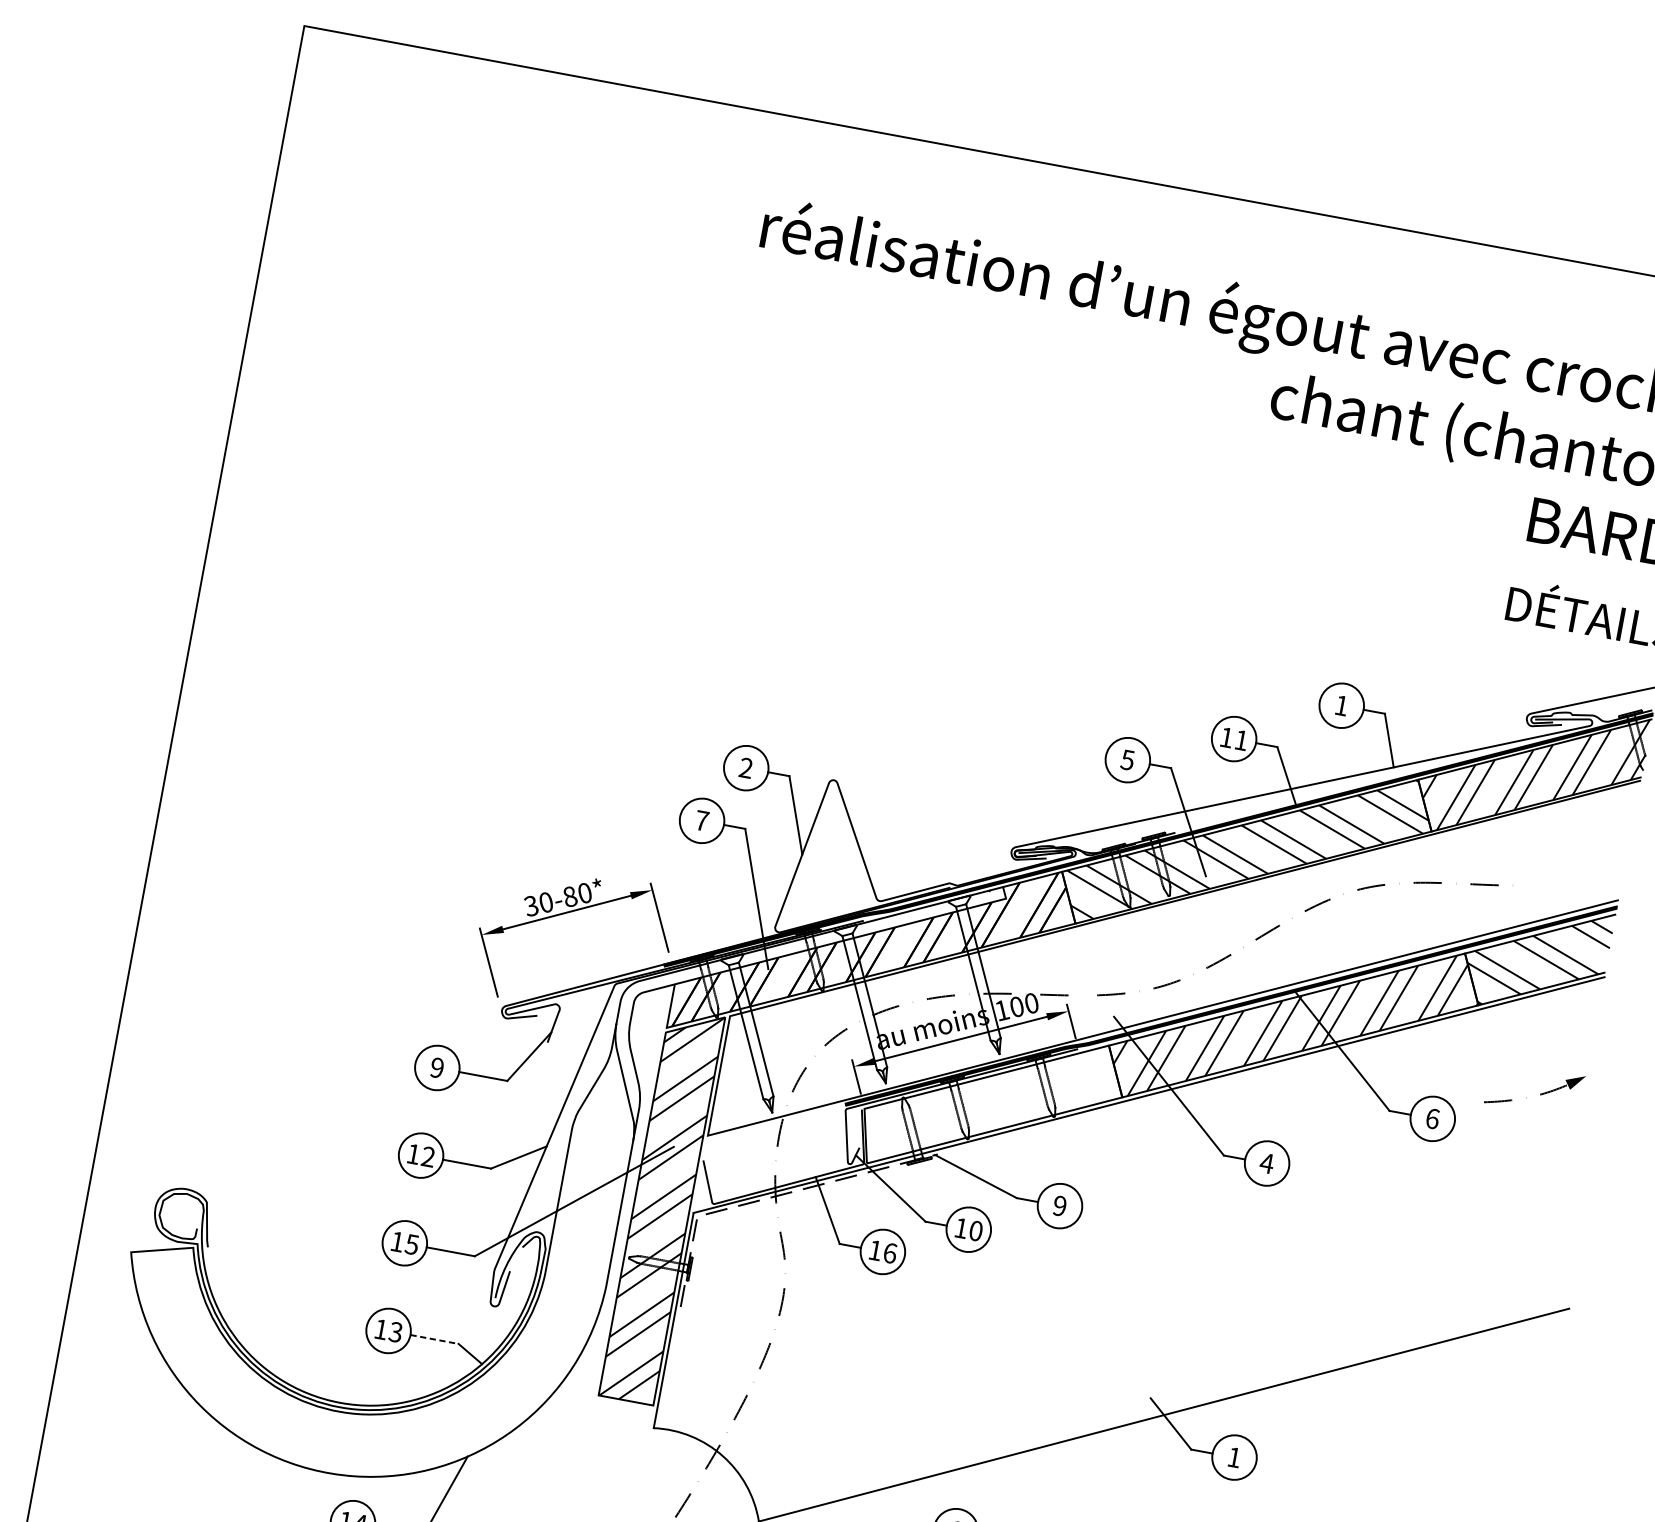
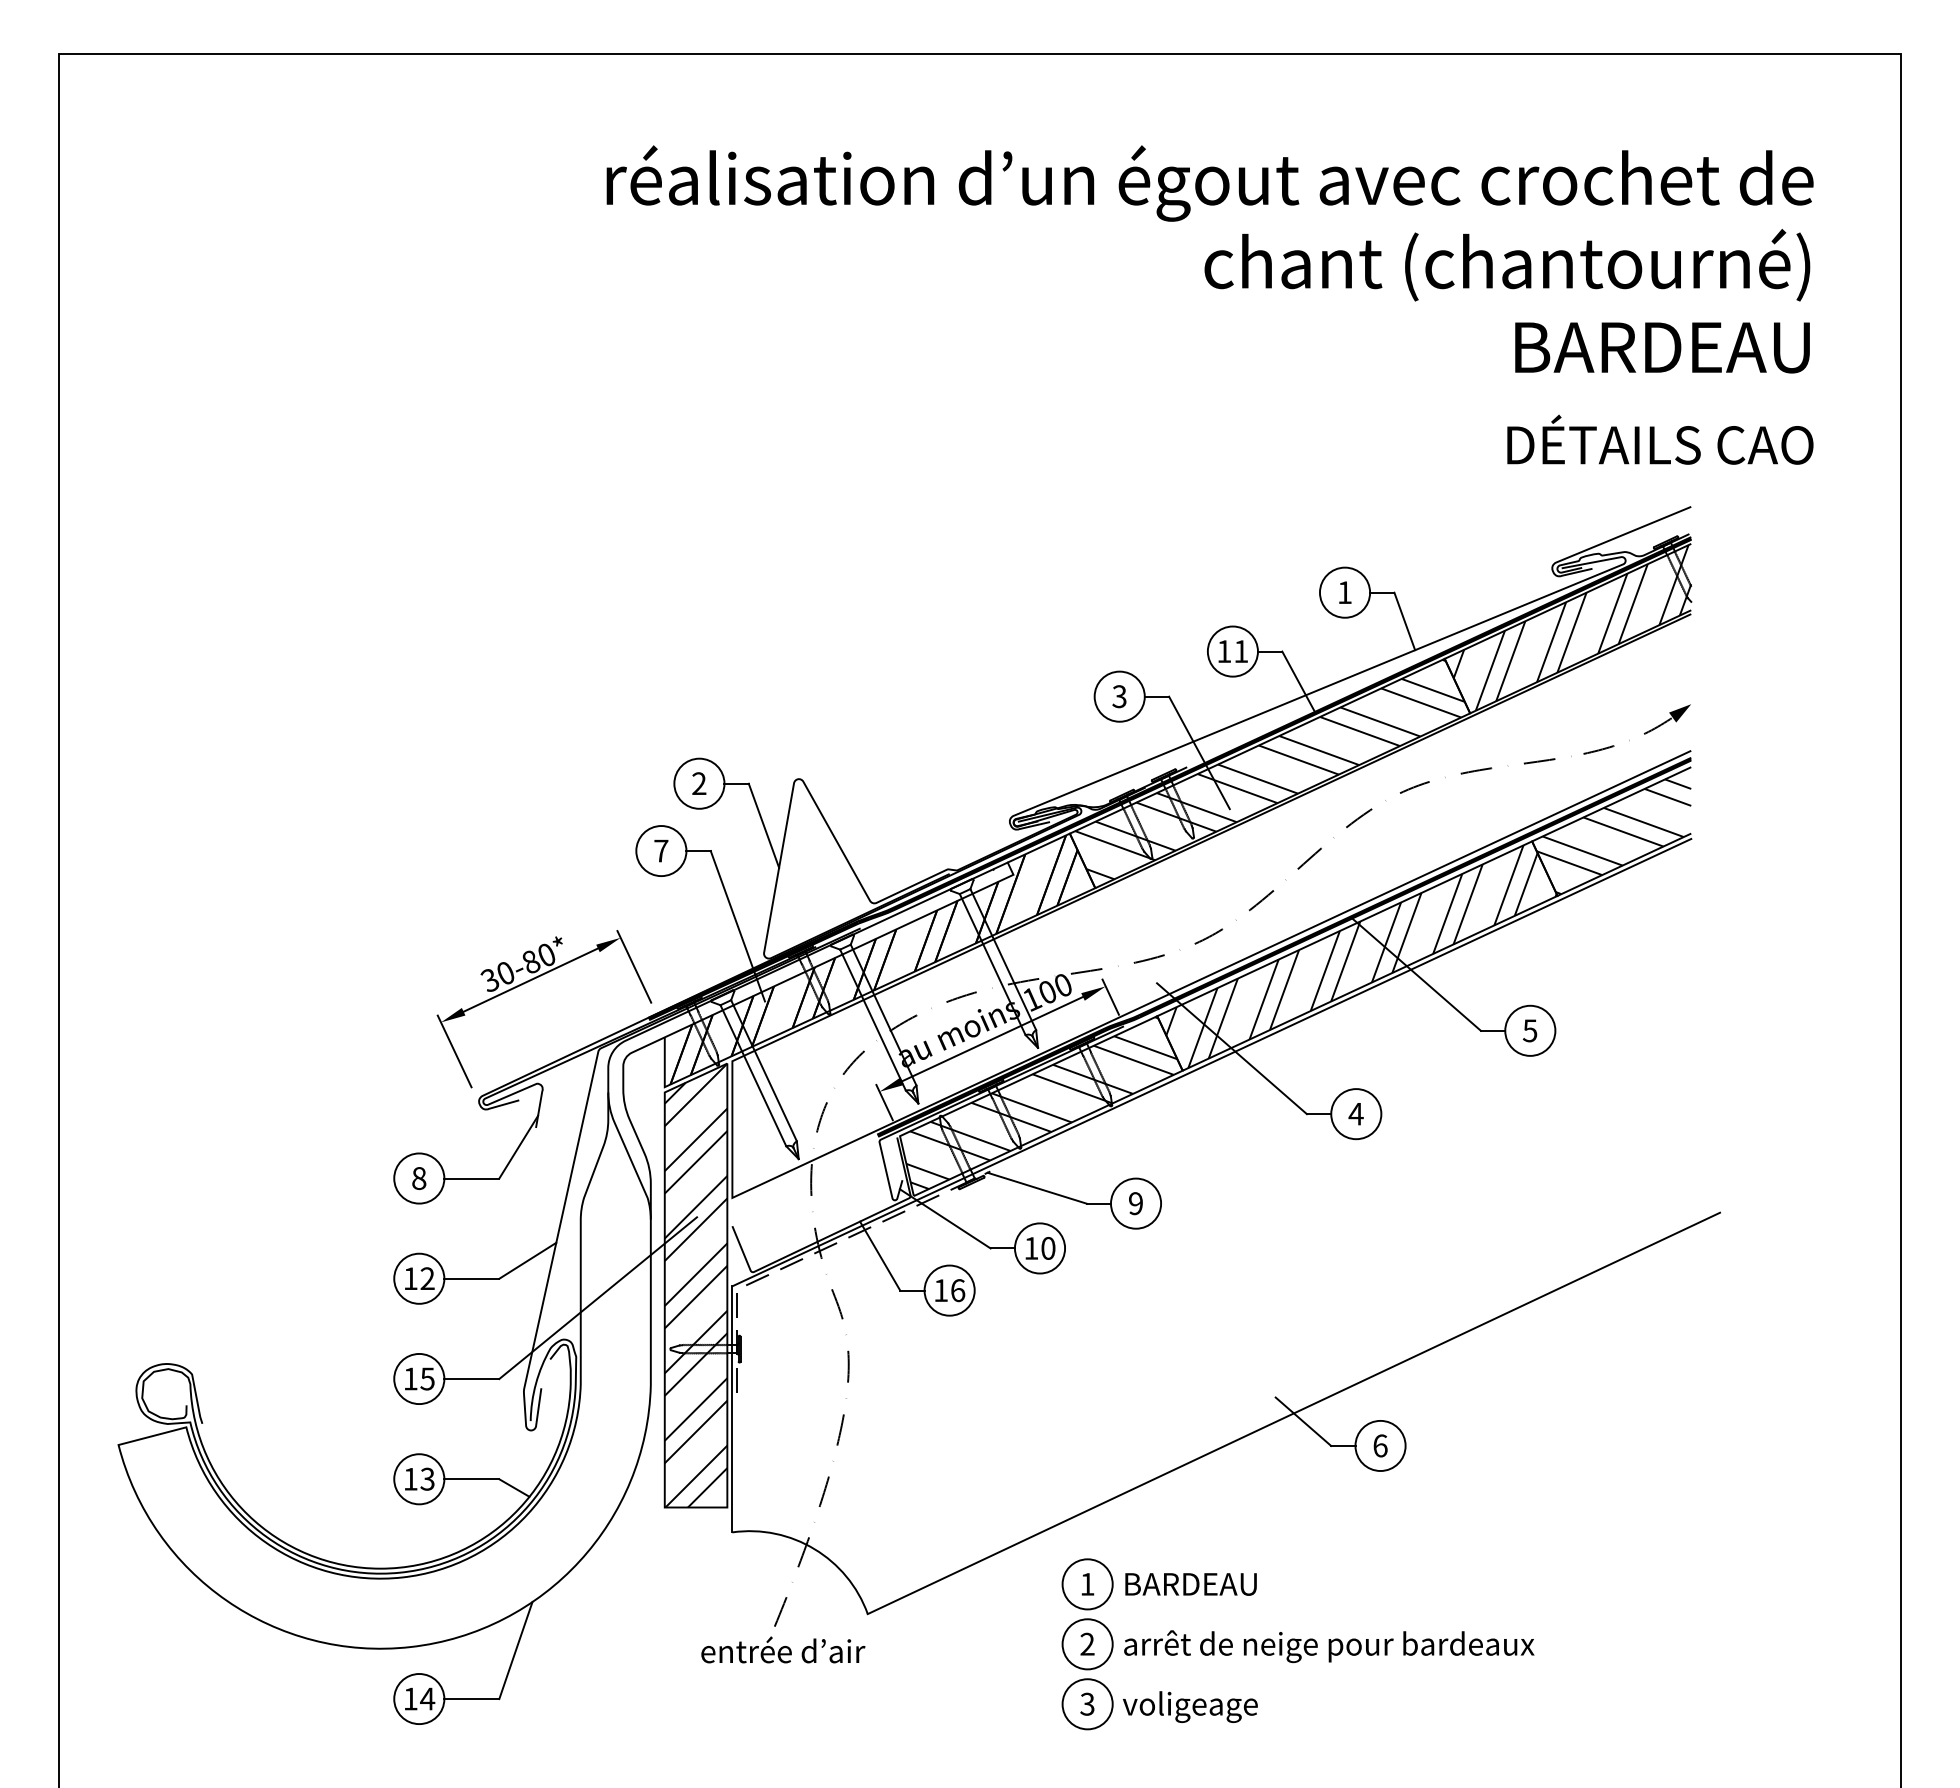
text: (1127, 759) -> (1119, 696), 5 -> 3
text: (437, 1067) -> (419, 1178), 9 -> 8
part: (1540, 1093) -> (1644, 732), moved
hatch: (993, 1103) -> (1041, 1103), added
text: (1432, 1118) -> (1529, 1030), 6 -> 5
line: (435, 1339) -> (472, 1479), dashed -> solid
text: (1234, 1457) -> (1380, 1445), 1 -> 6

